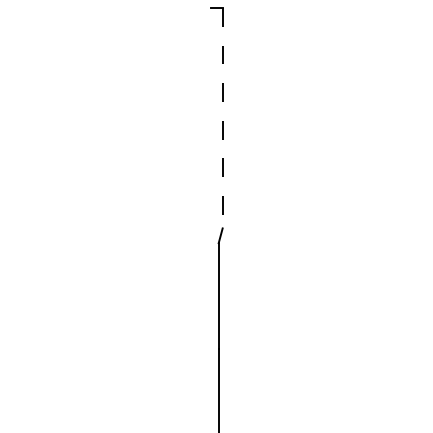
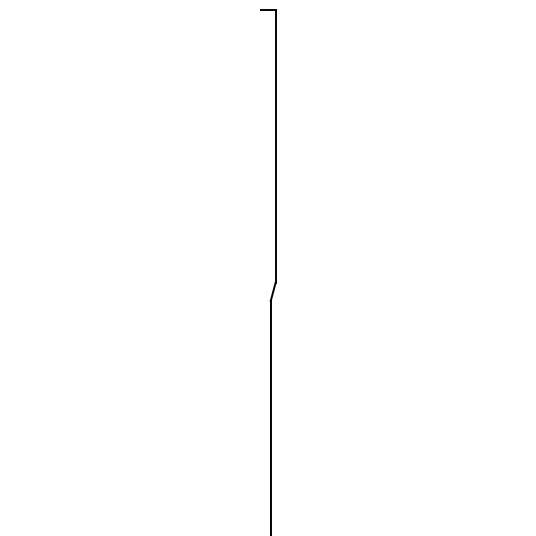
line: (222, 118) -> (275, 146), dashed -> solid

